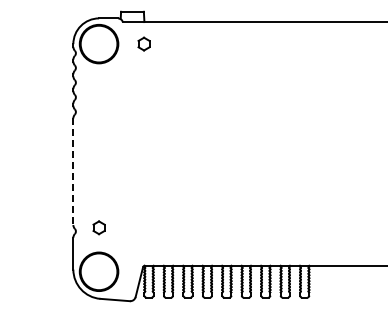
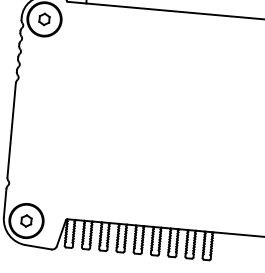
part: (143, 43) -> (44, 18), moved
line: (73, 172) -> (11, 131), dashed -> solid
part: (98, 227) -> (26, 220), moved

